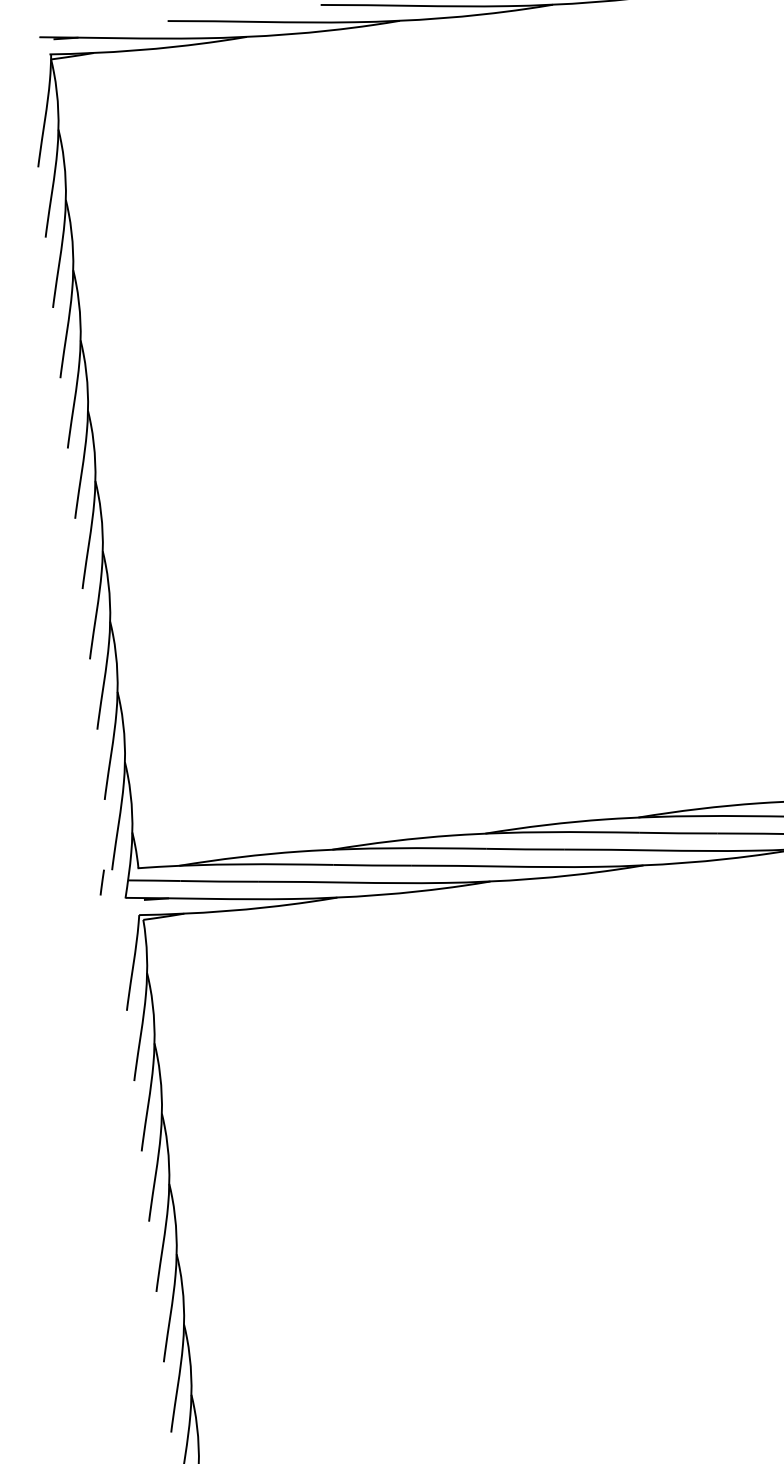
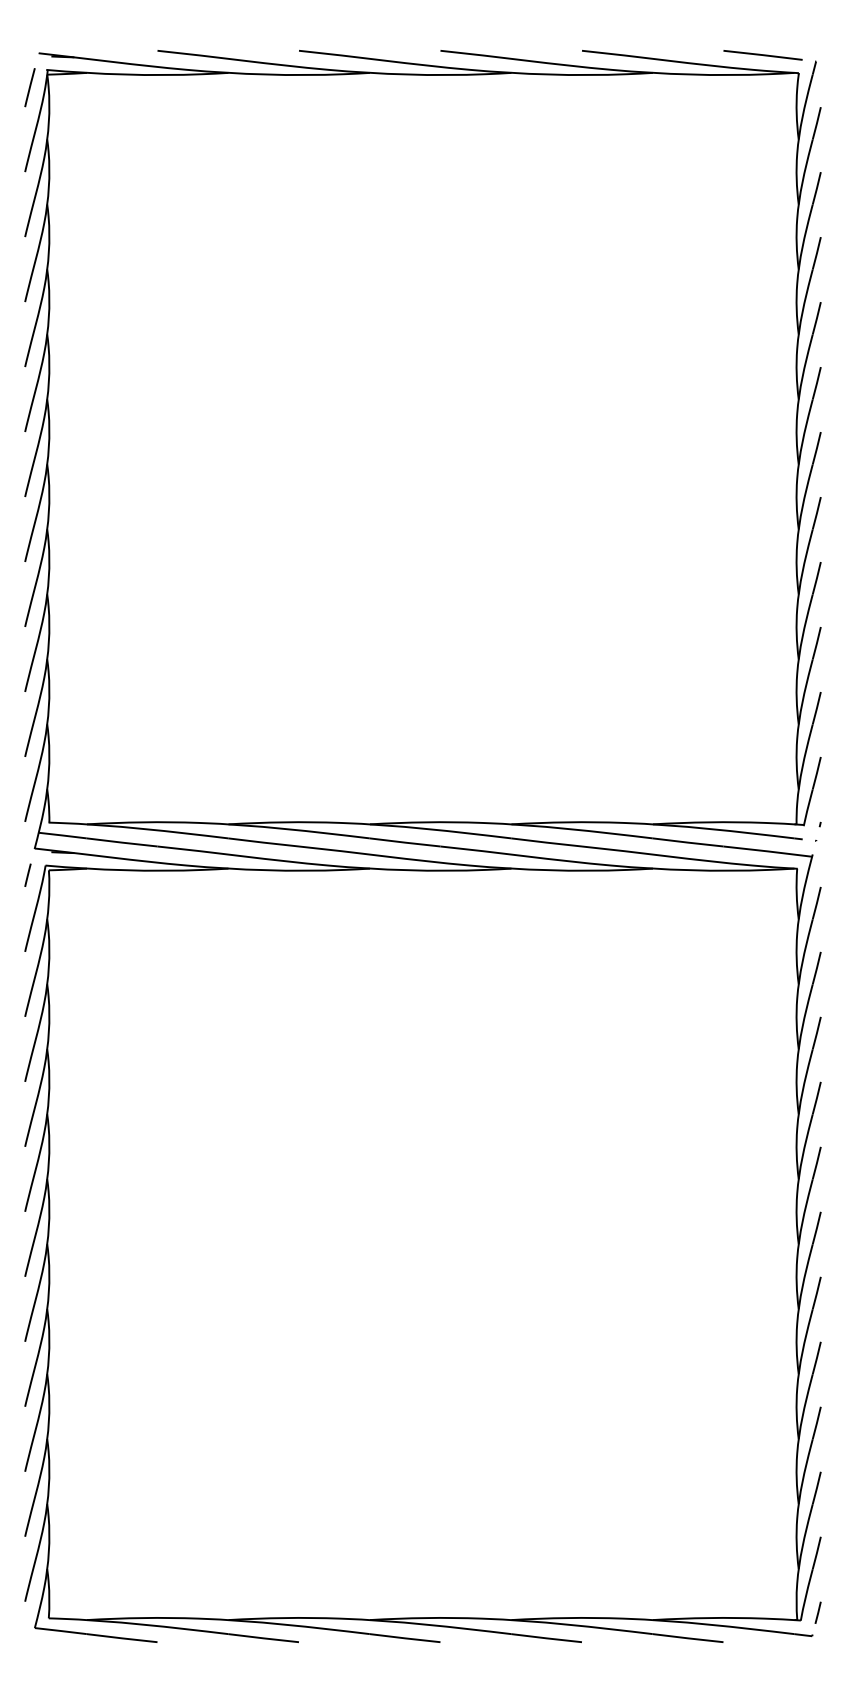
line: (33, 75) -> (29, 87), added
line: (101, 881) -> (27, 874), moved

